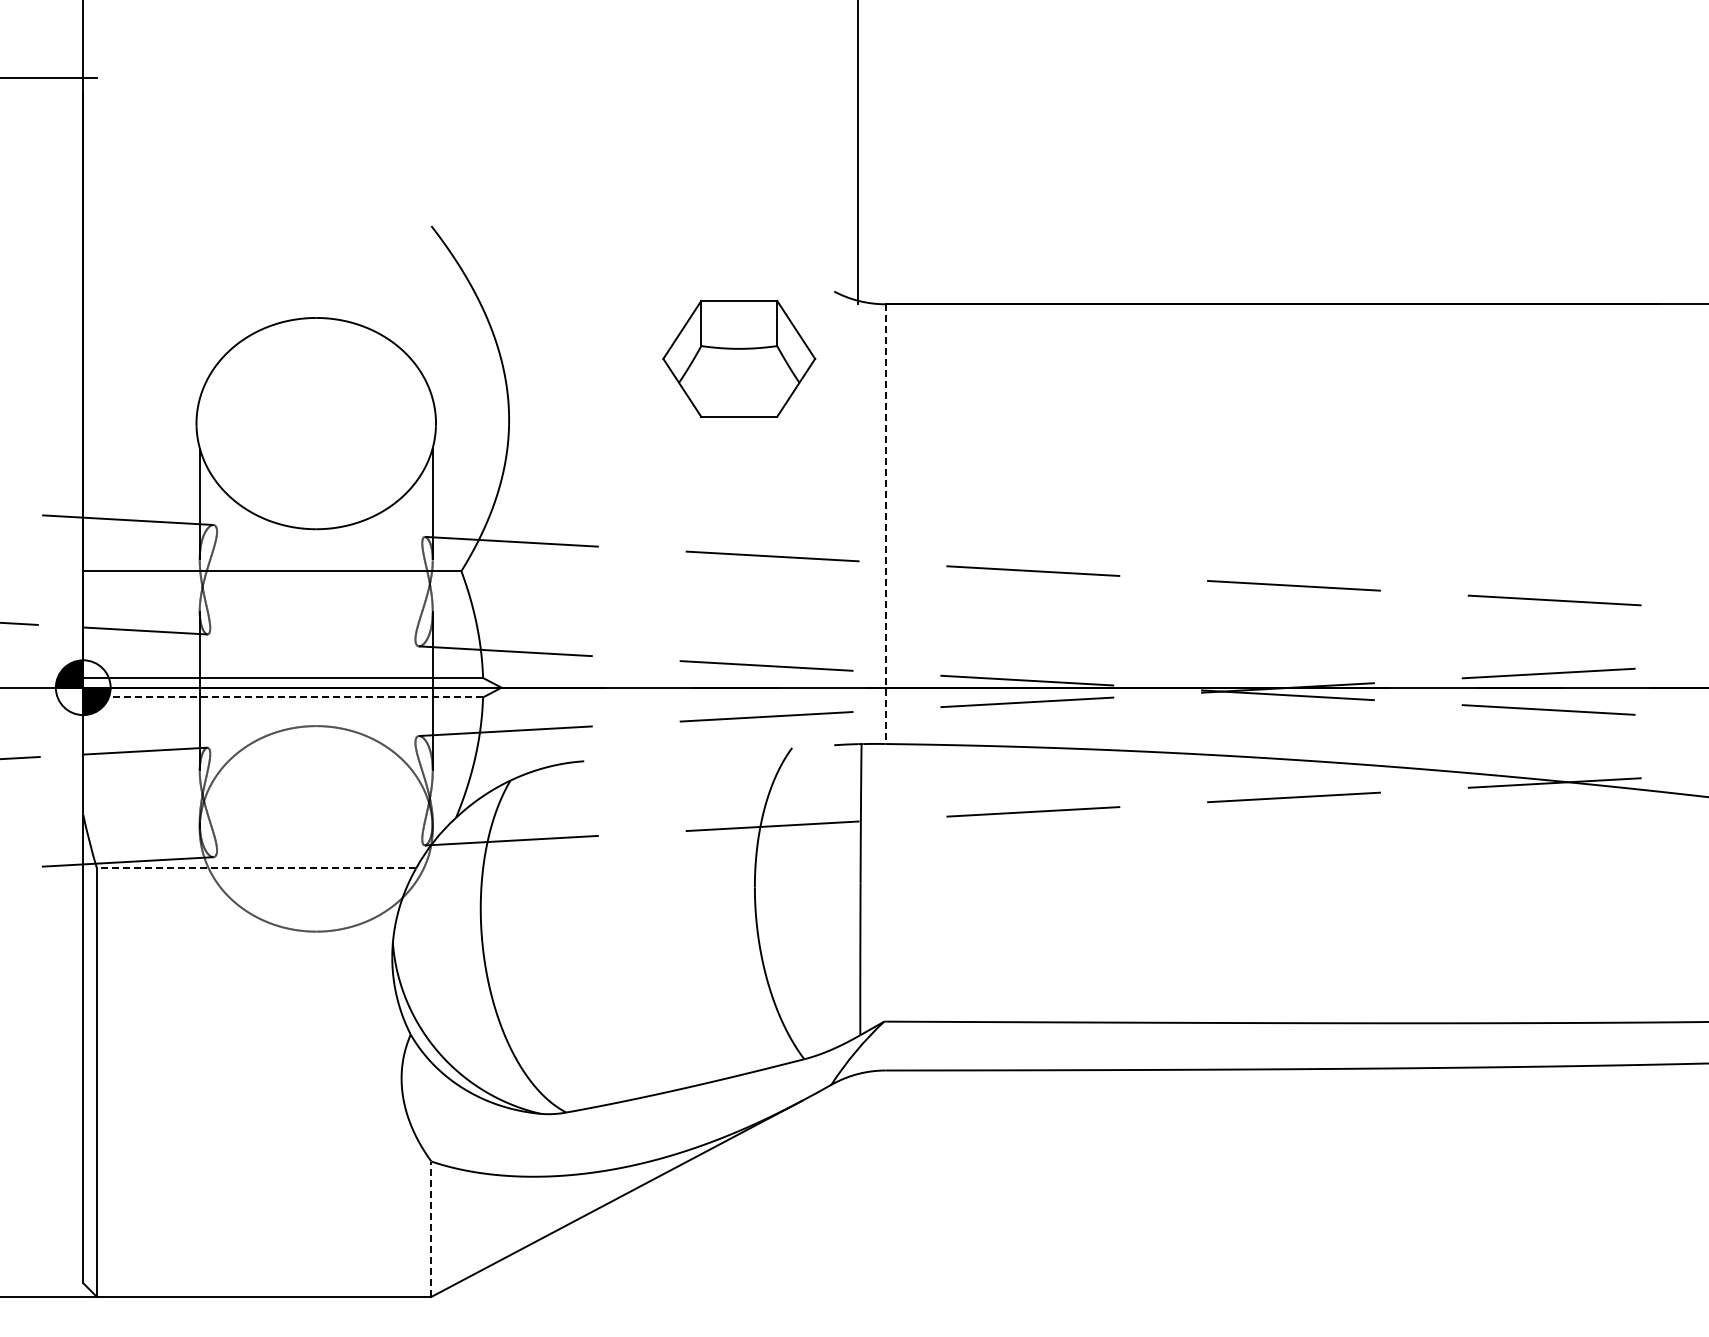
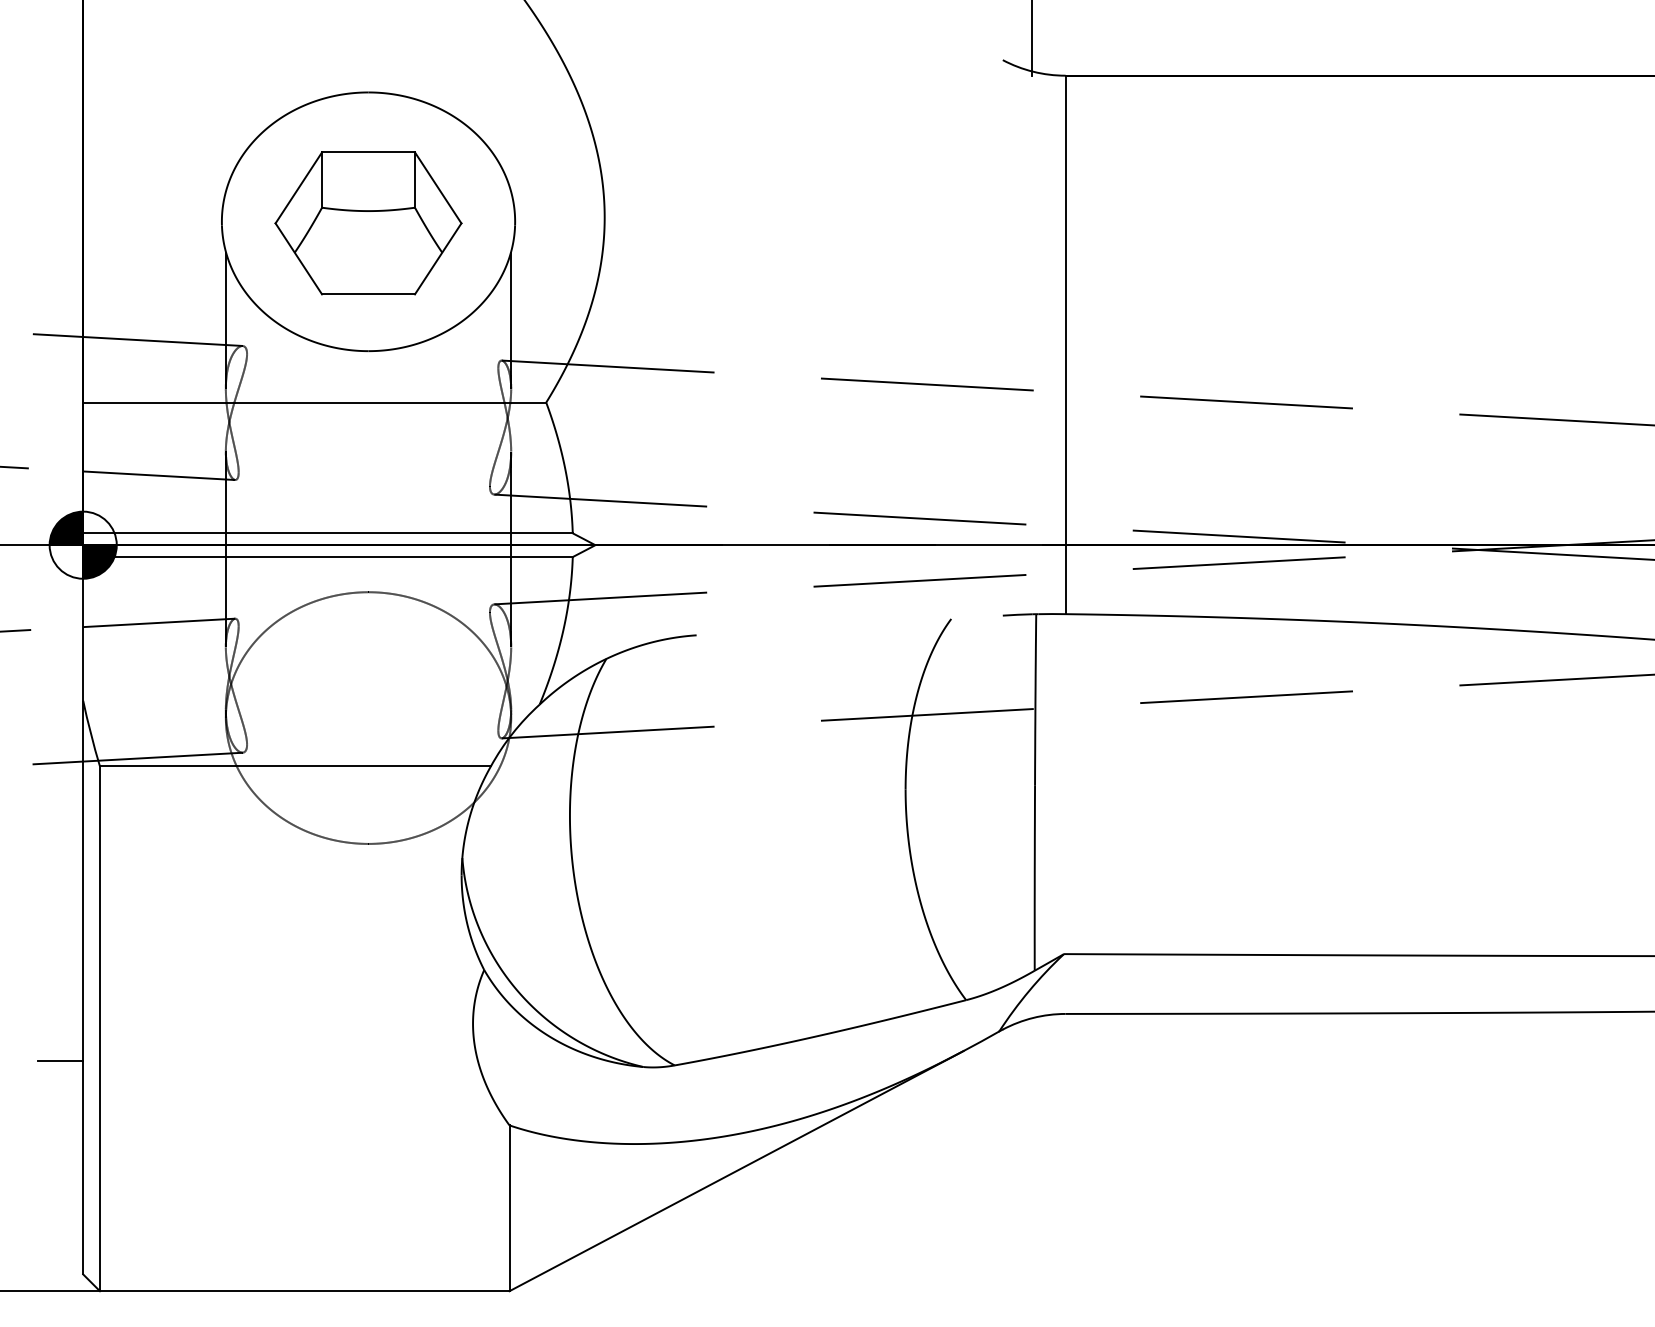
part: (739, 358) -> (368, 222), moved
line: (885, 524) -> (1065, 345), dashed -> solid
line: (283, 697) -> (328, 557), dashed -> solid
line: (256, 868) -> (295, 766), dashed -> solid
line: (64, 1109) -> (60, 1061), added
line: (431, 1229) -> (509, 1208), dashed -> solid

